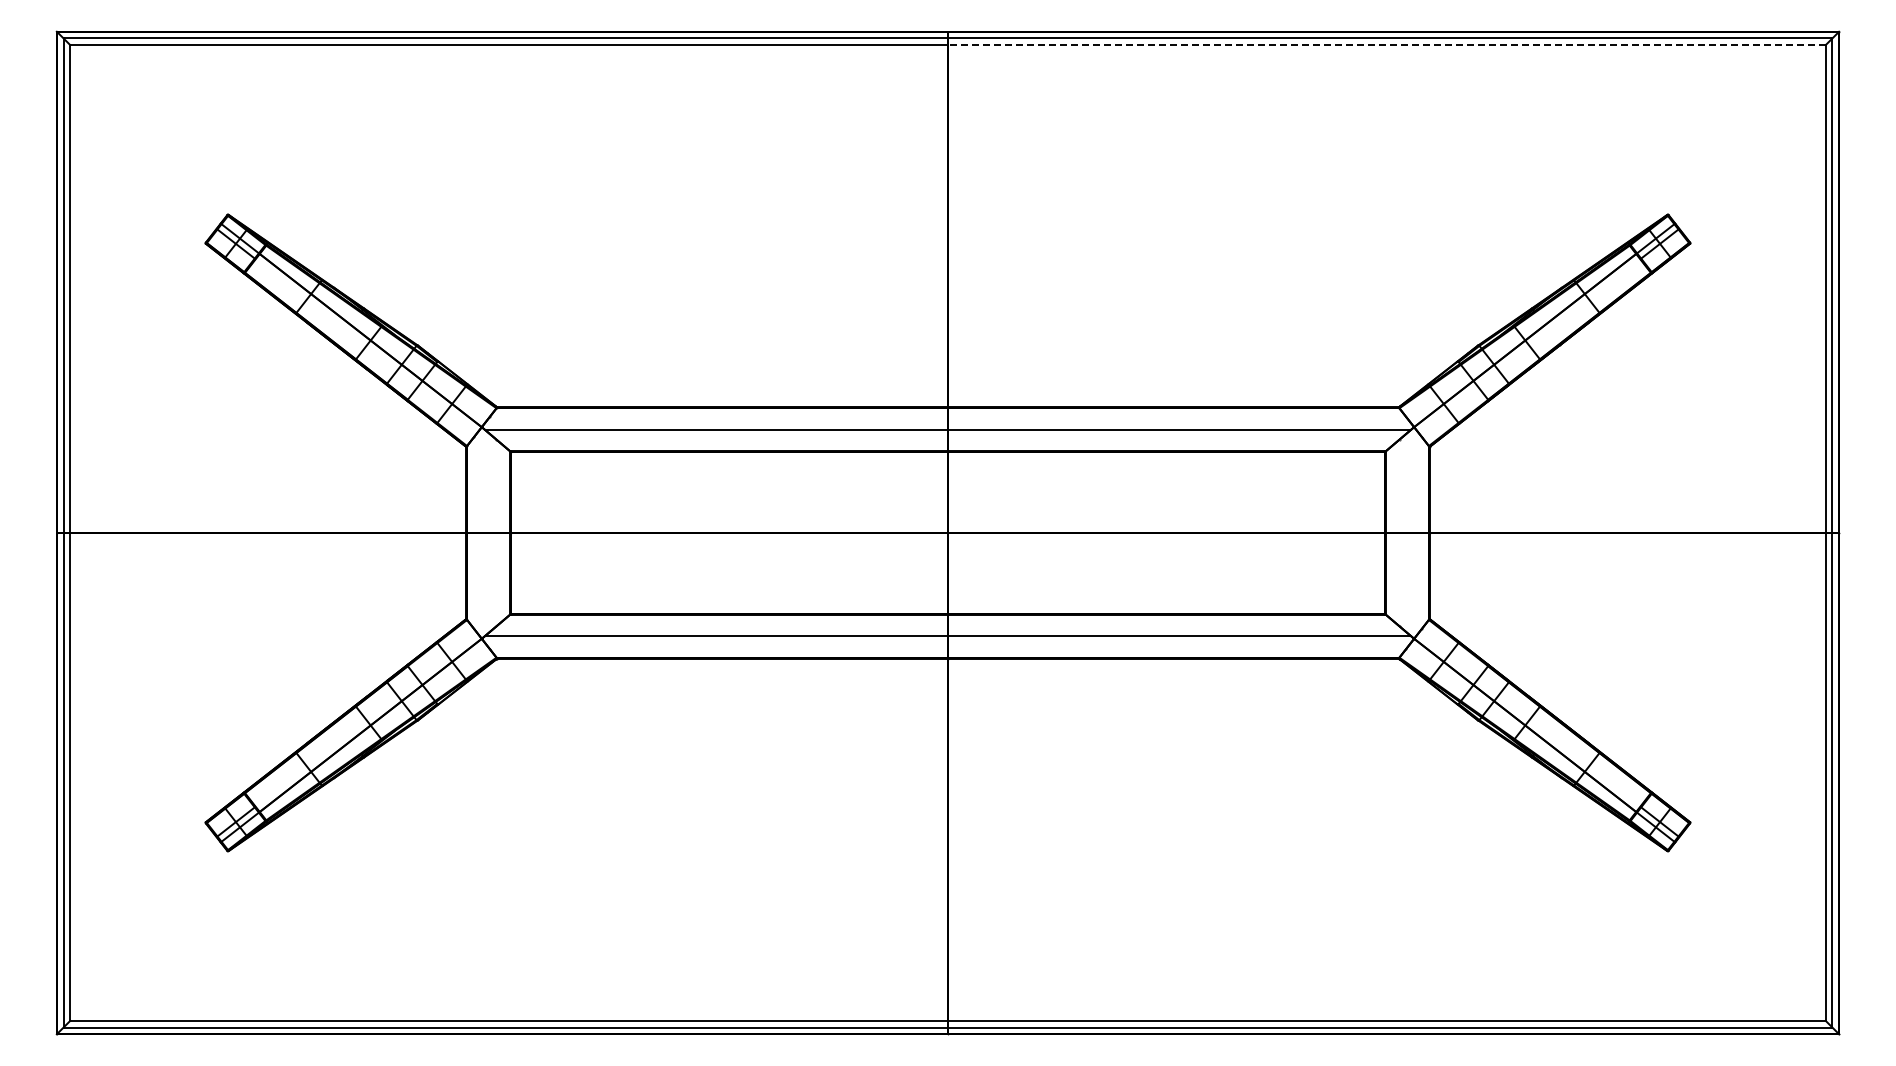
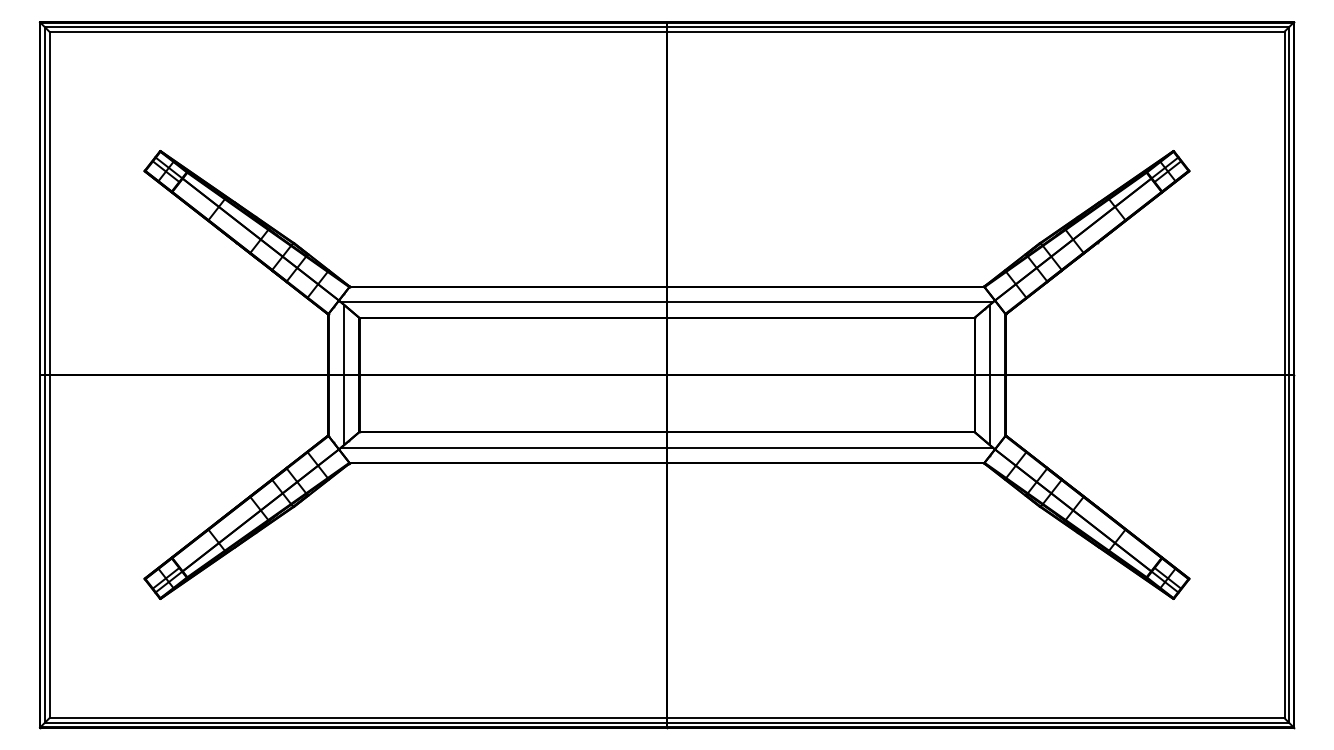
line: (1386, 45) -> (975, 31), dashed -> solid
line: (488, 532) -> (343, 374), added
line: (1407, 532) -> (990, 374), added

